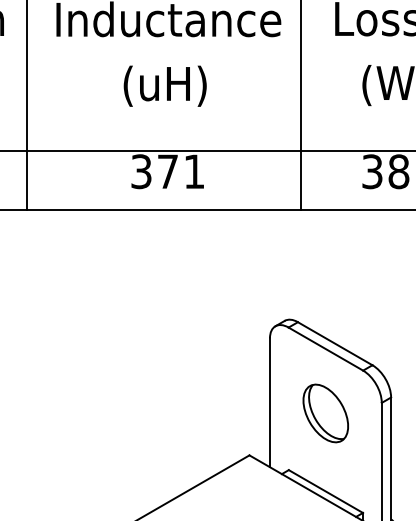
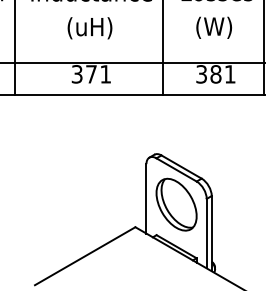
part: (325, 413) -> (176, 204), size x1.67

